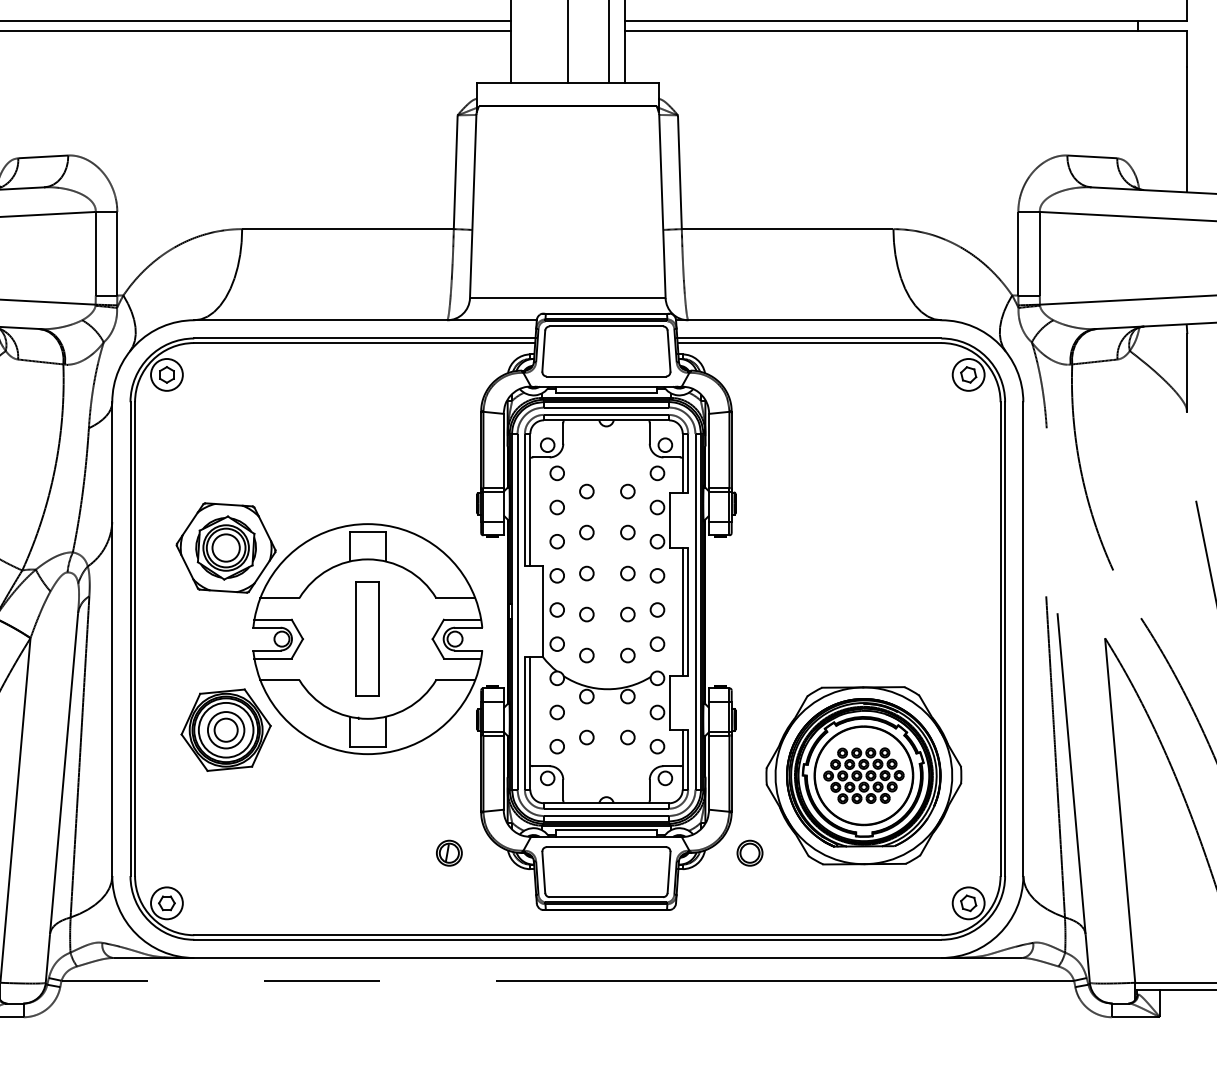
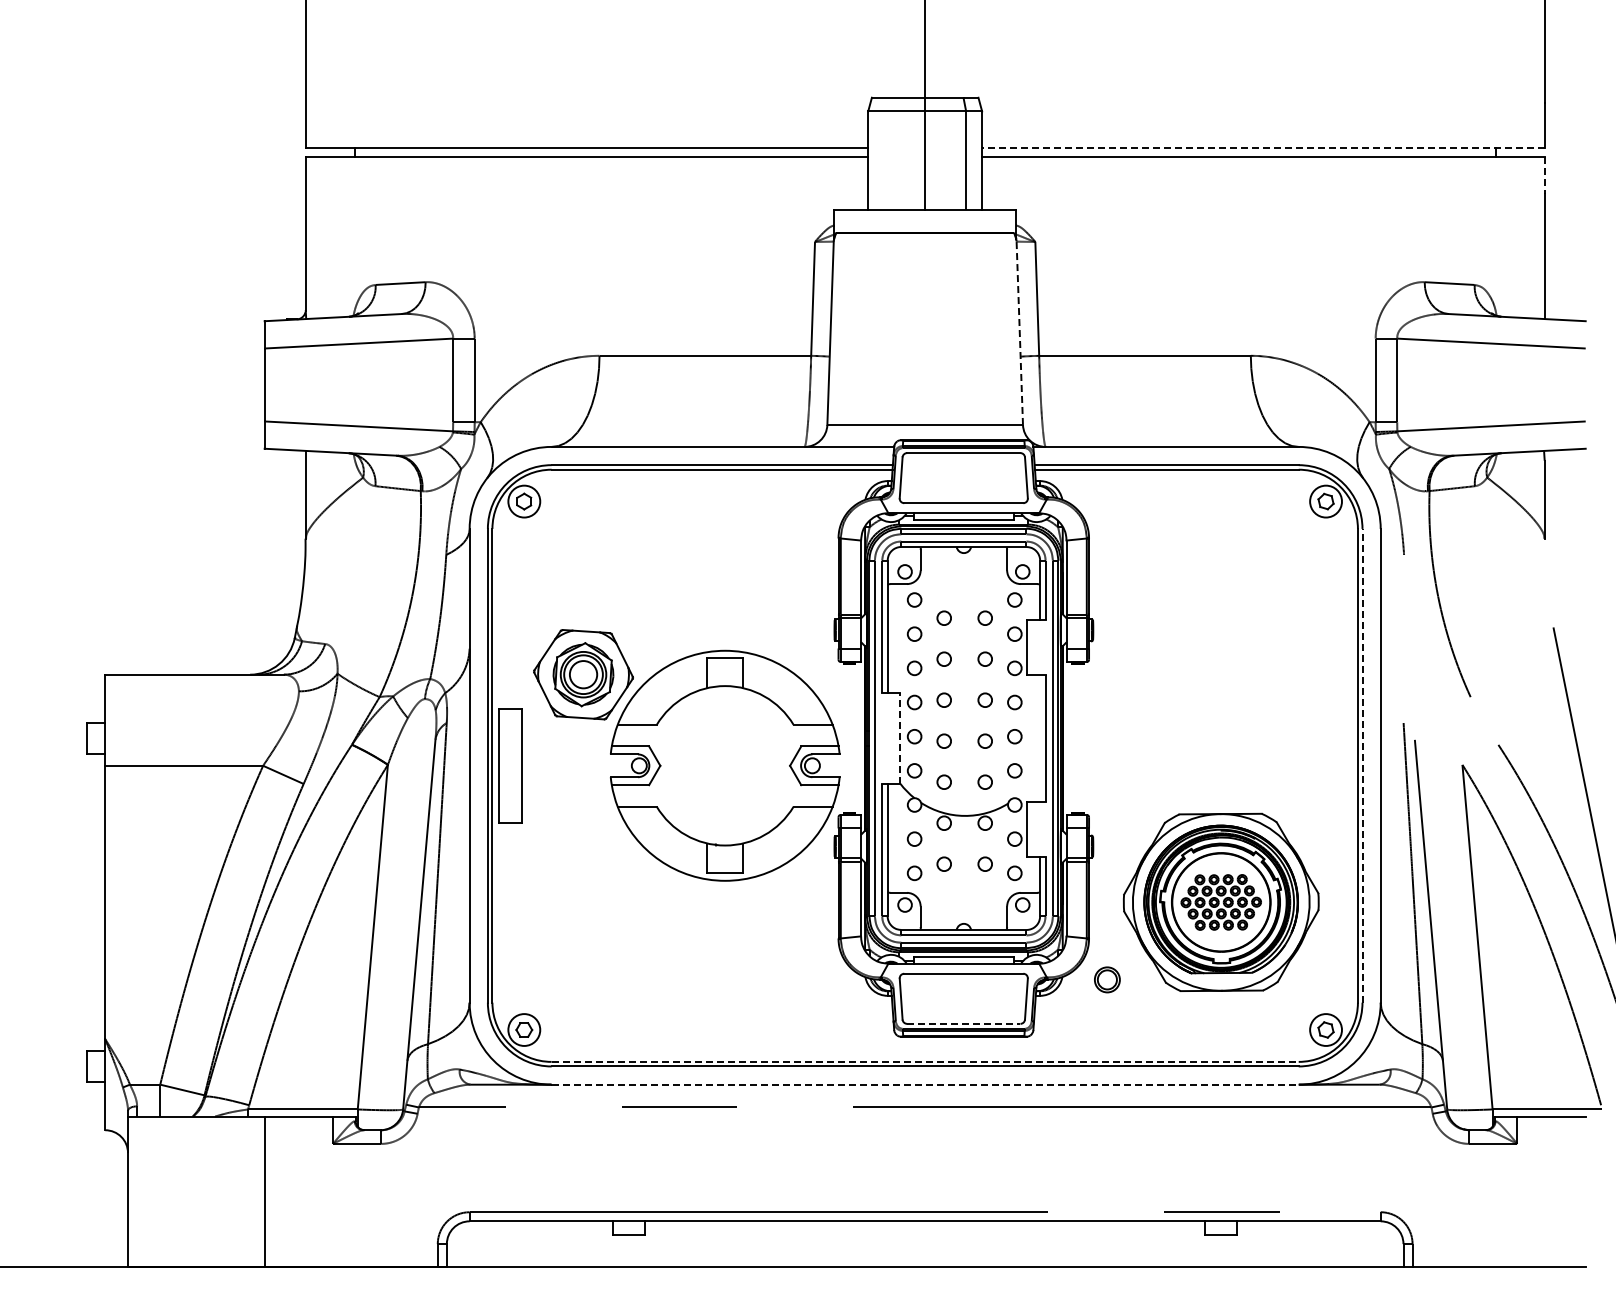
line: (905, 21) -> (1262, 148), solid -> dashed
line: (1187, 48) -> (1544, 175), solid -> dashed
line: (662, 206) -> (1019, 333), solid -> dashed
line: (543, 611) -> (900, 738), solid -> dashed
line: (683, 611) -> (1040, 738), removed
part: (368, 638) -> (510, 765), moved
line: (1005, 638) -> (1362, 765), solid -> dashed
part: (226, 729) -> (583, 856), removed
part: (449, 852) -> (806, 979), removed
line: (606, 896) -> (963, 1023), solid -> dashed
line: (568, 934) -> (925, 1061), solid -> dashed
line: (568, 957) -> (925, 1084), solid -> dashed

